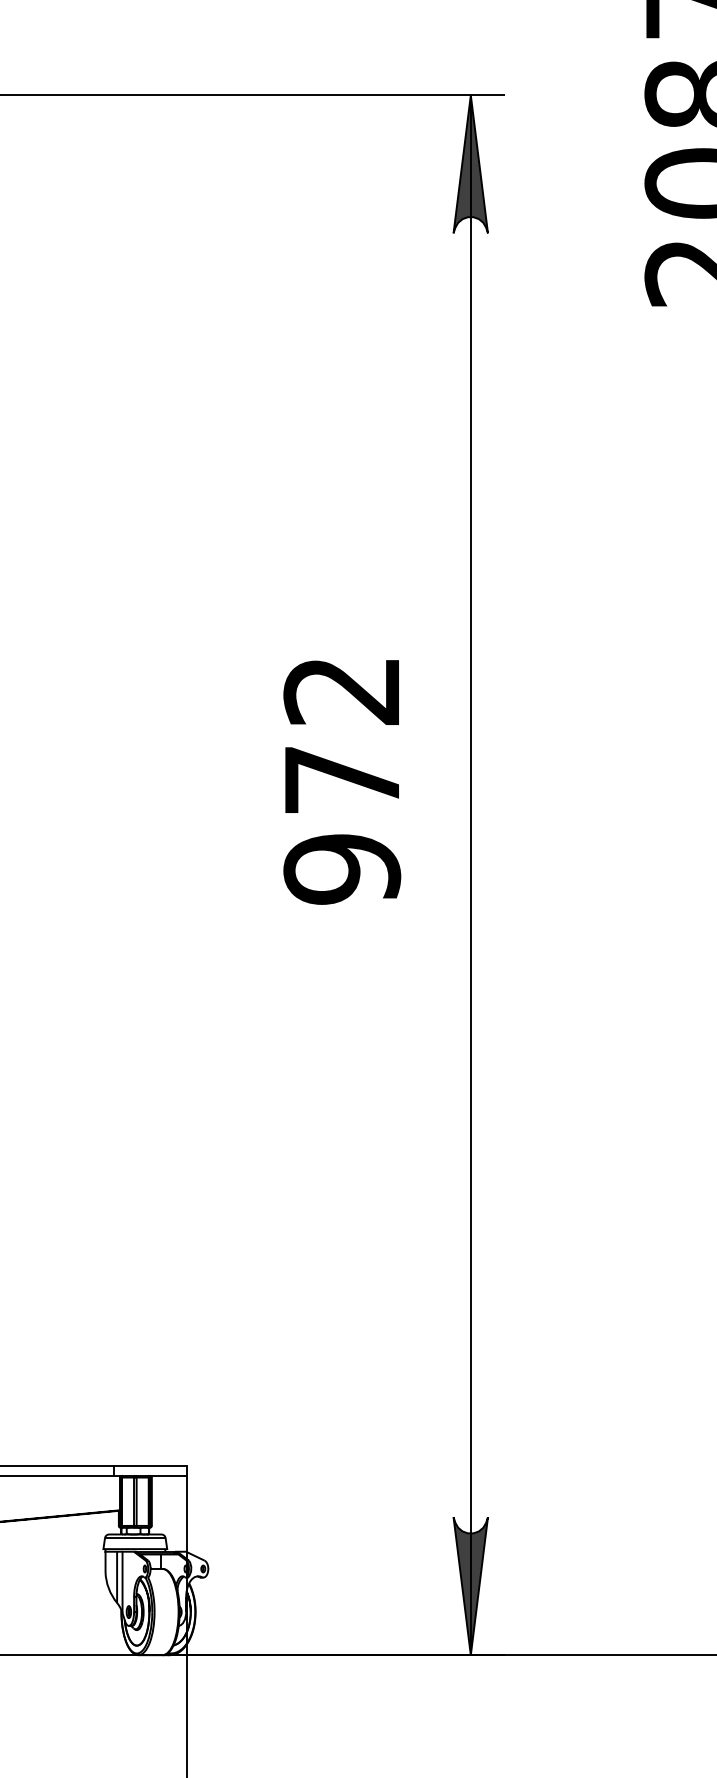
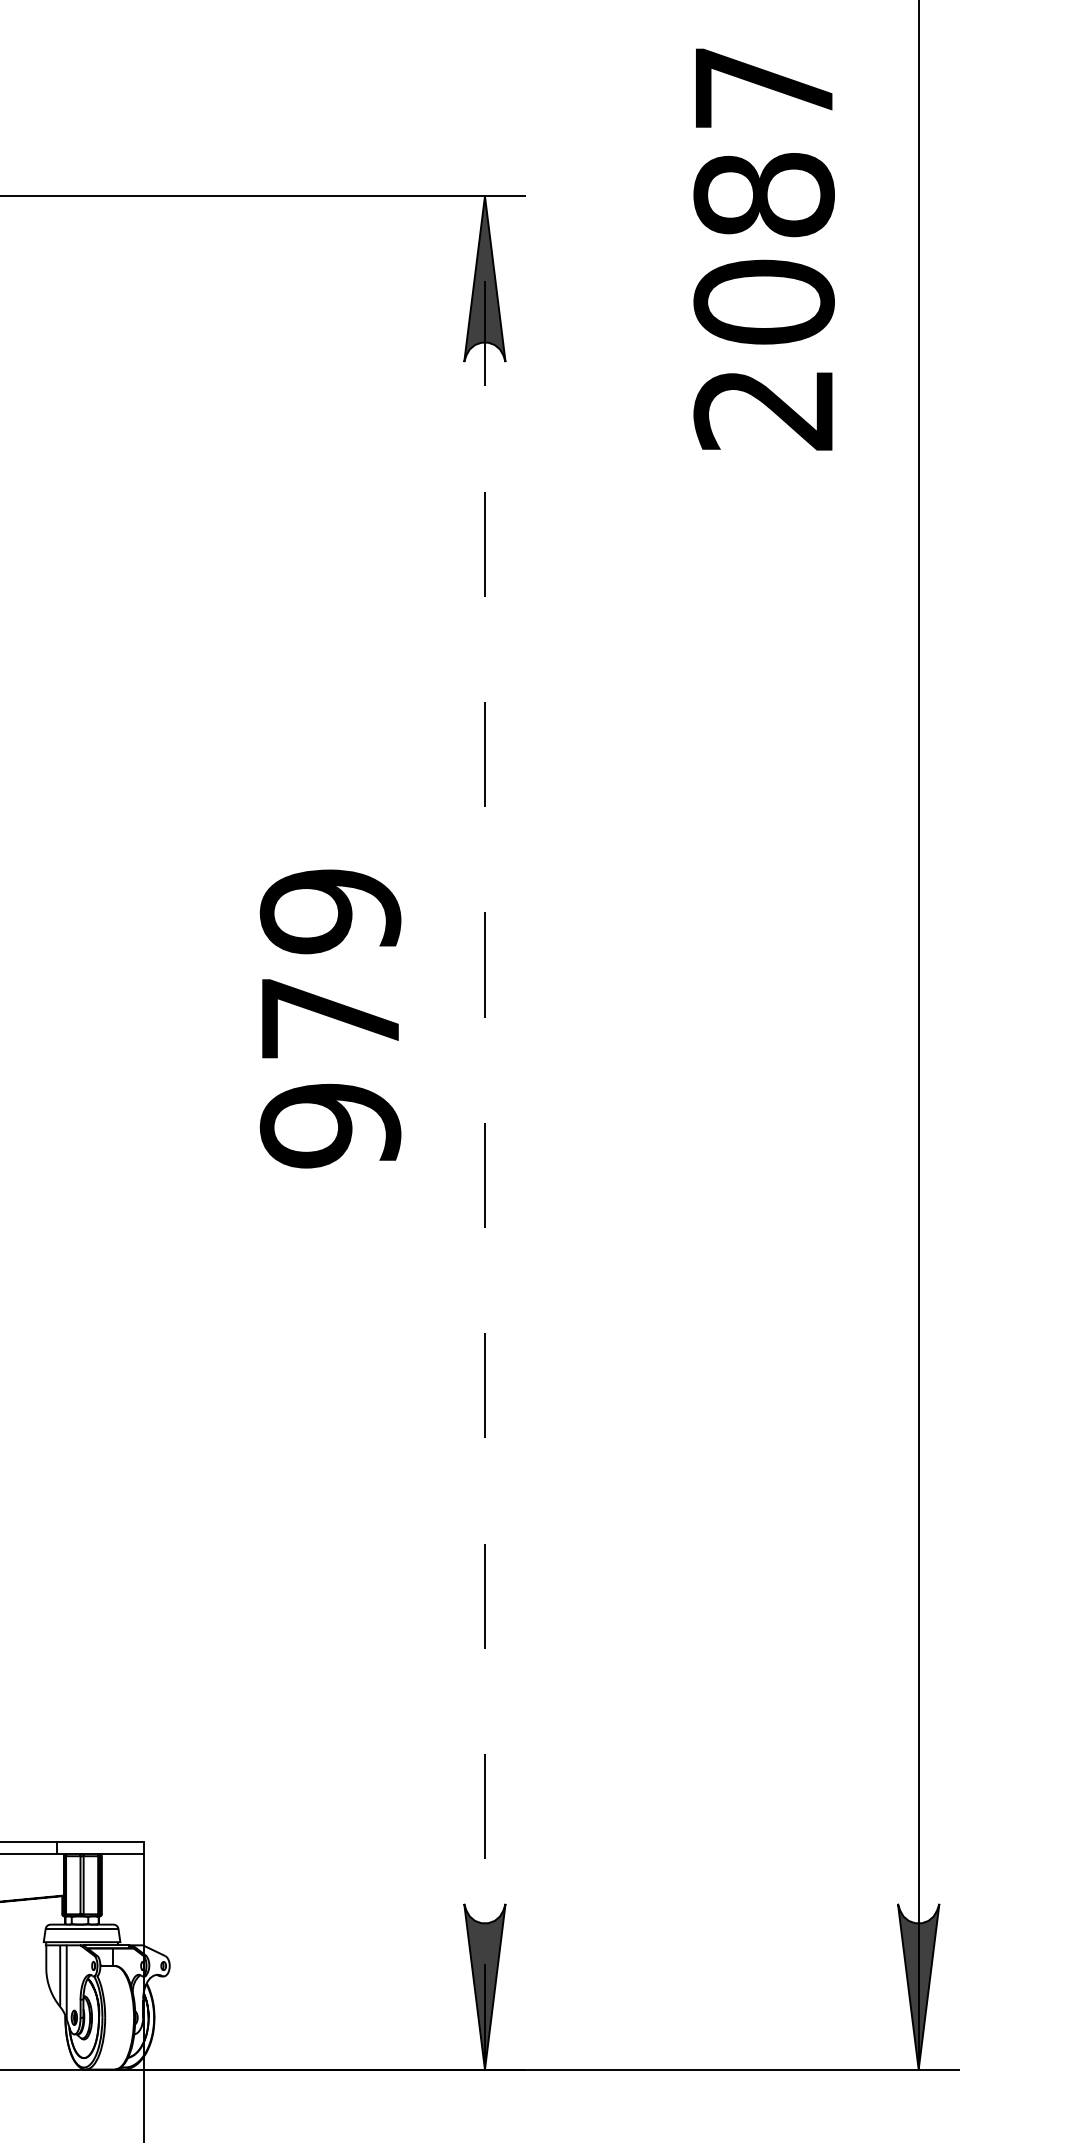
text: (342, 690) -> (330, 911), 972 -> 979
line: (470, 874) -> (484, 1132), solid -> dashed

